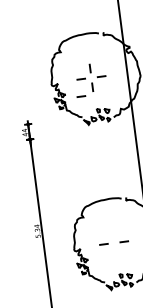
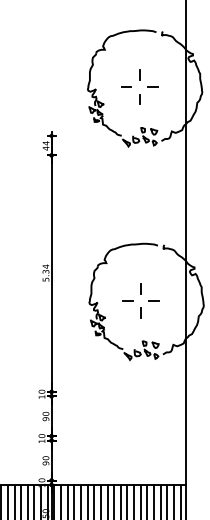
line: (81, 95) -> (123, 108), removed
line: (112, 233) -> (140, 288), added
line: (114, 252) -> (140, 312), added

